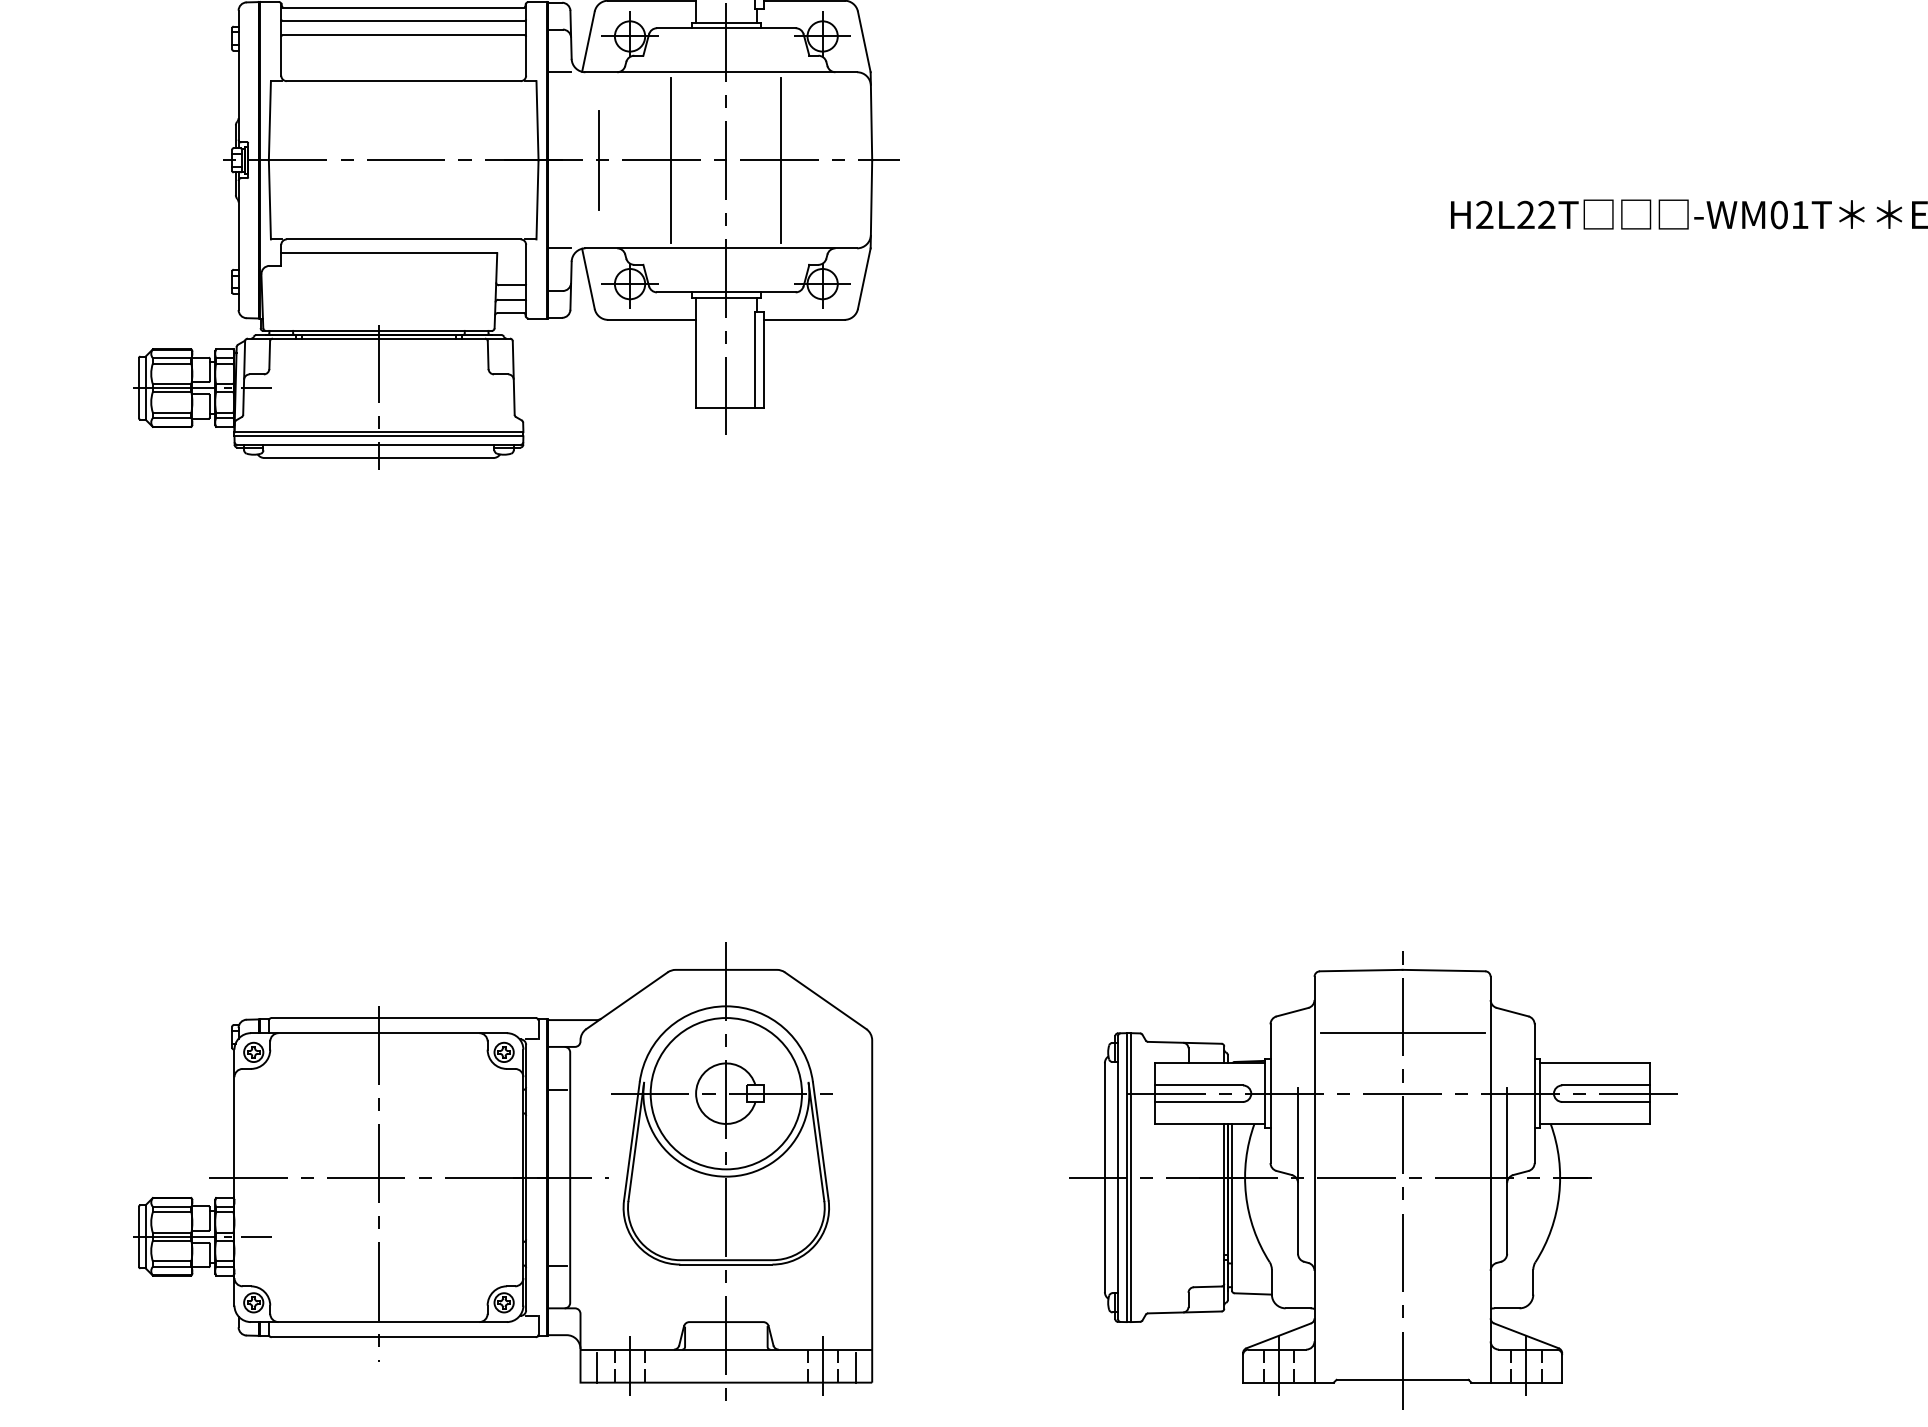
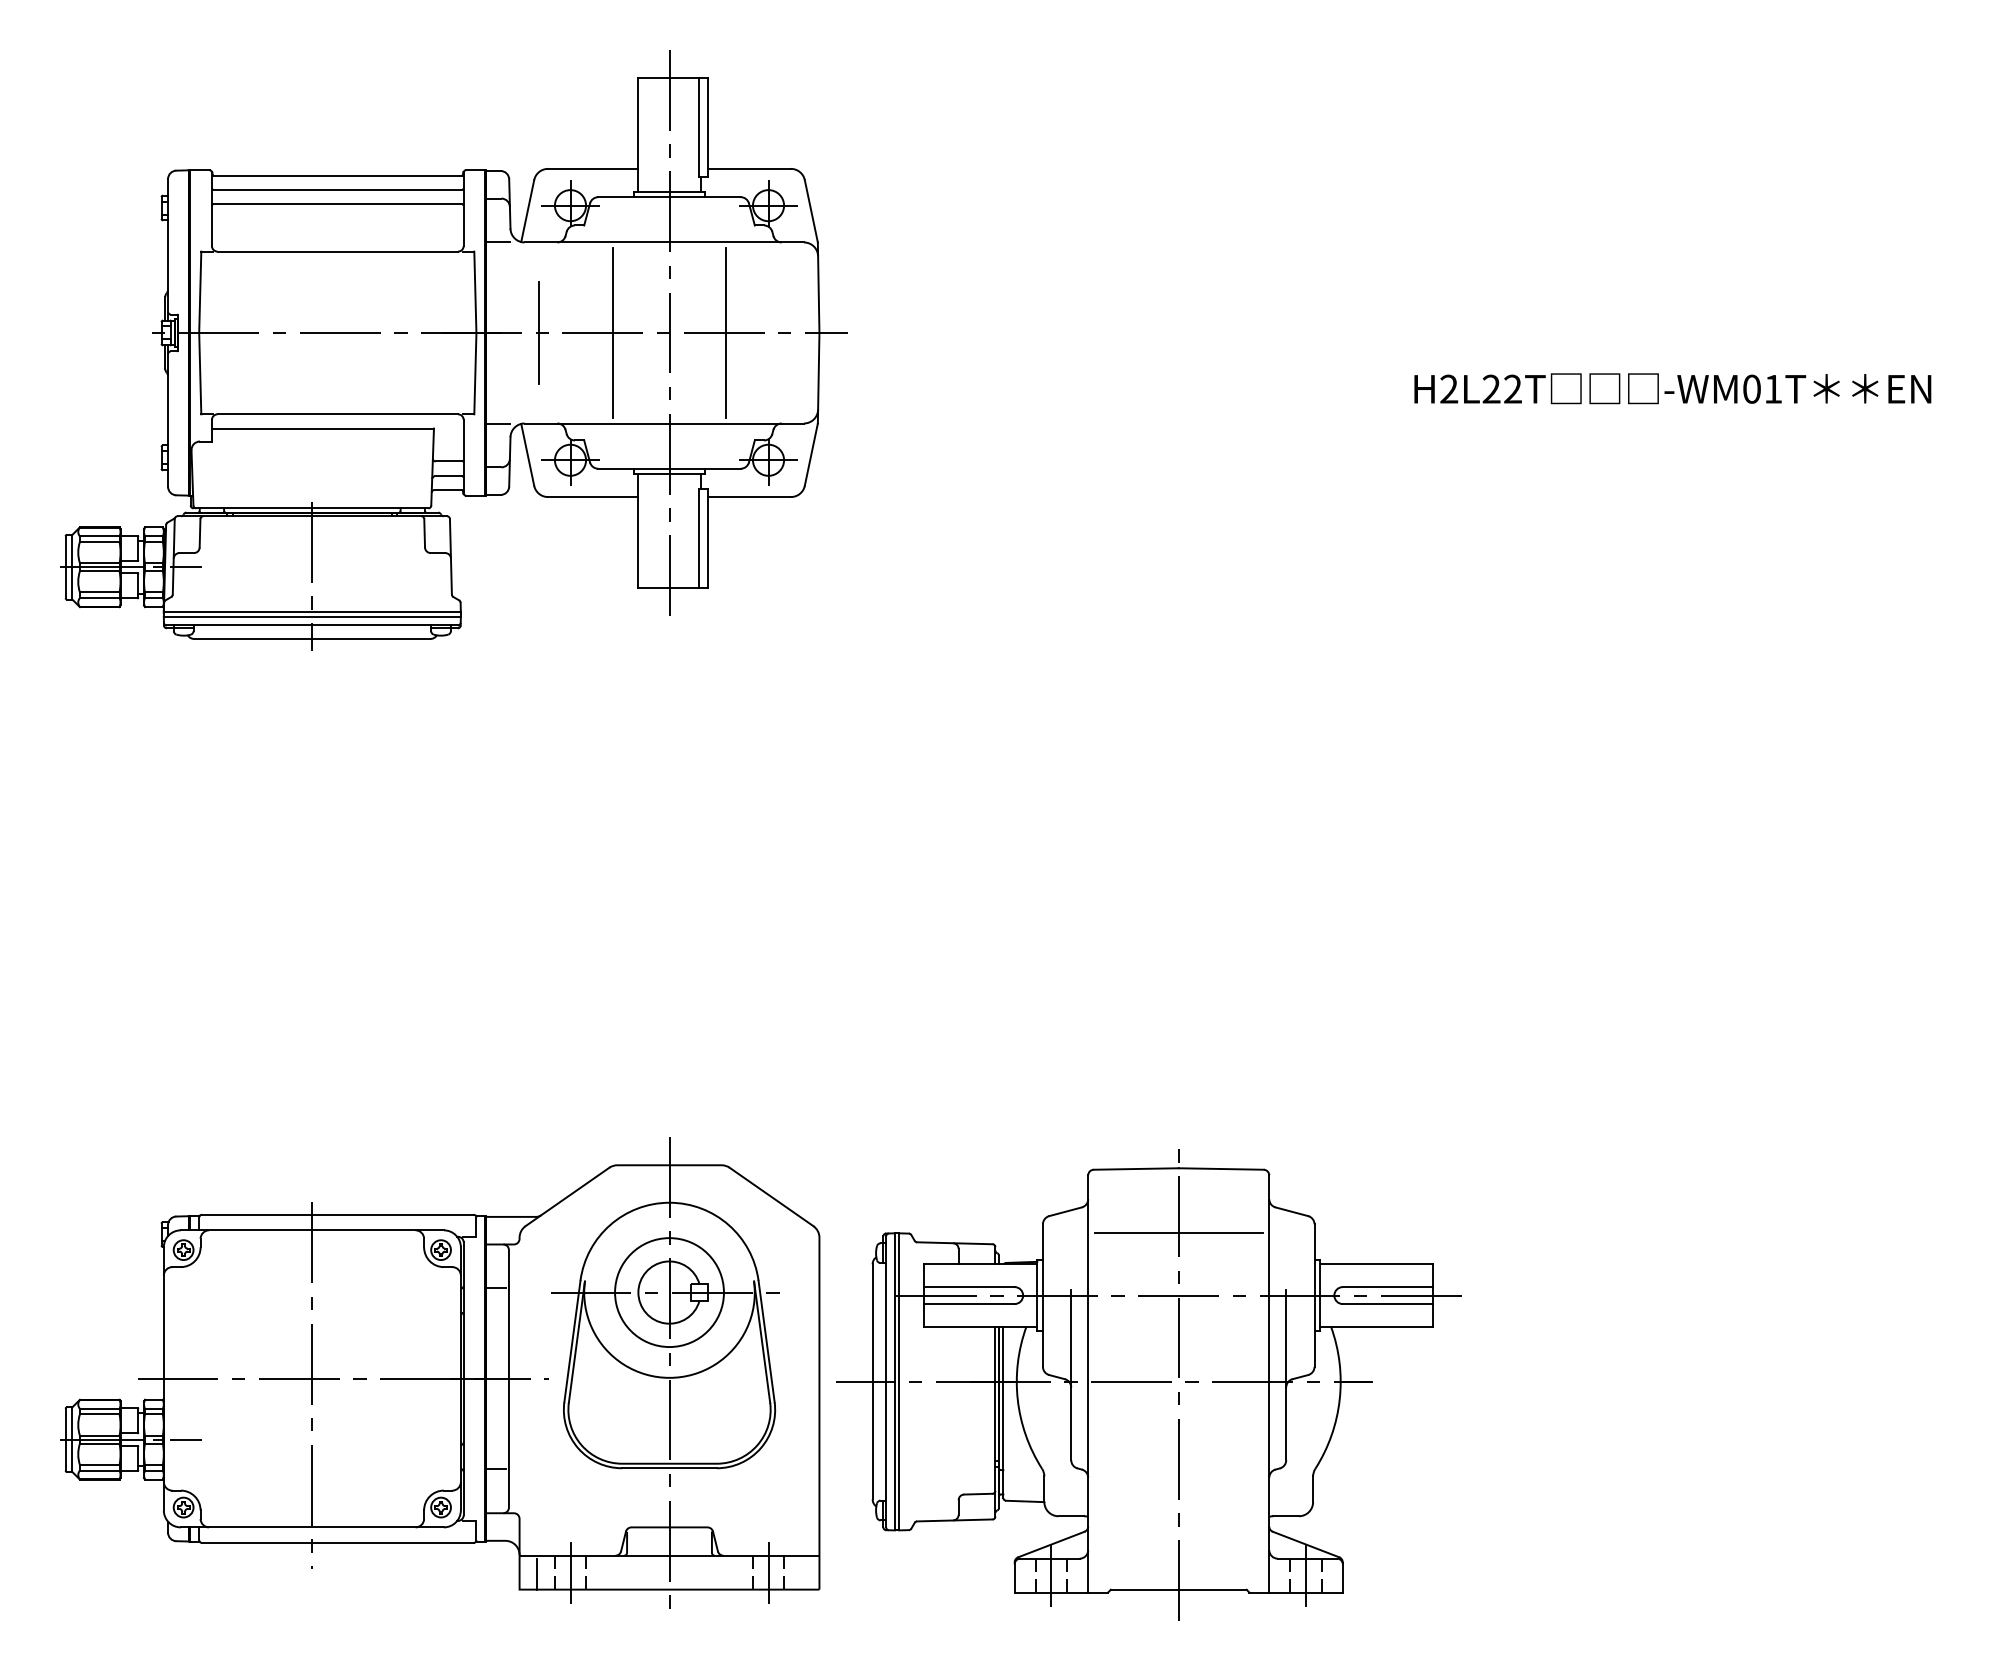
circle: (726, 1093) -> (669, 1292), size x0.7
part: (1373, 1180) -> (1148, 1384), moved
line: (855, 1366) -> (802, 1573), removed

